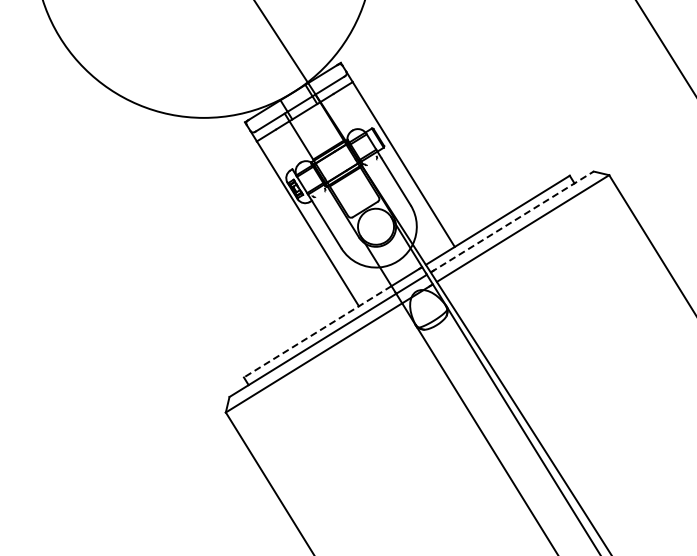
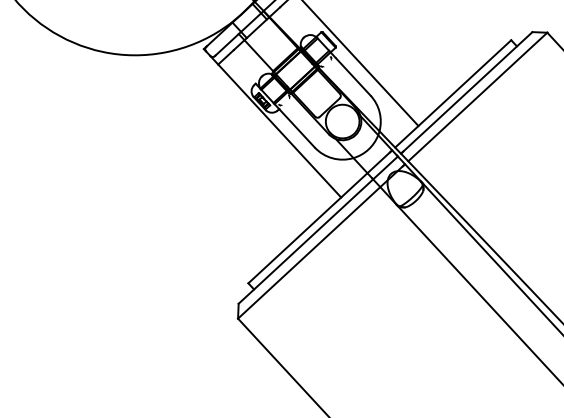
line: (512, 221) -> (466, 92), dashed -> solid
line: (317, 331) -> (307, 228), dashed -> solid

